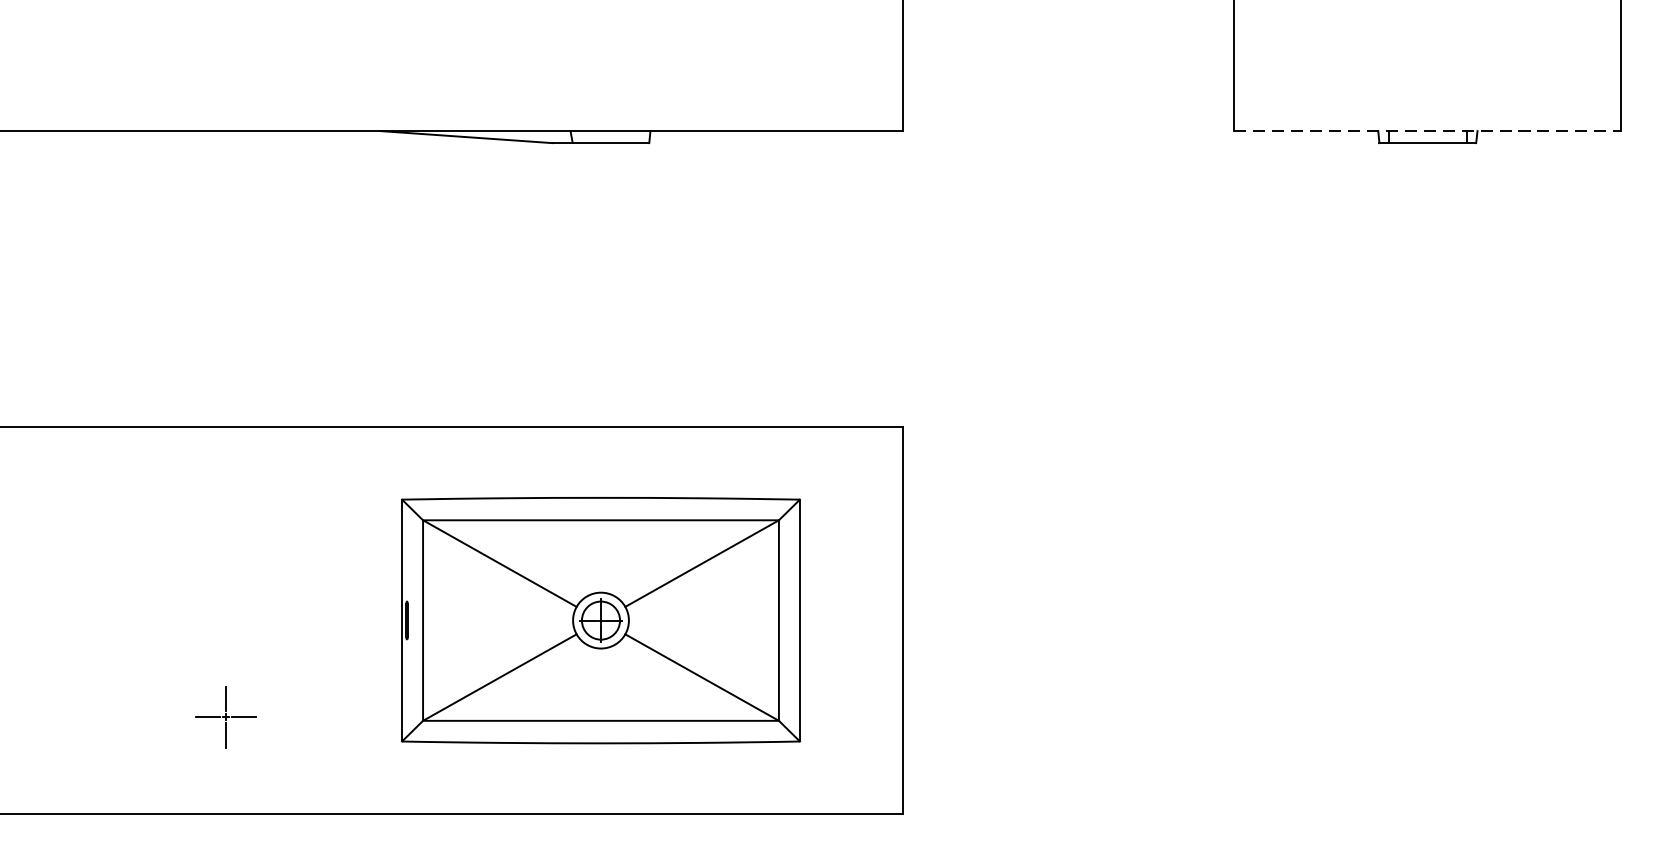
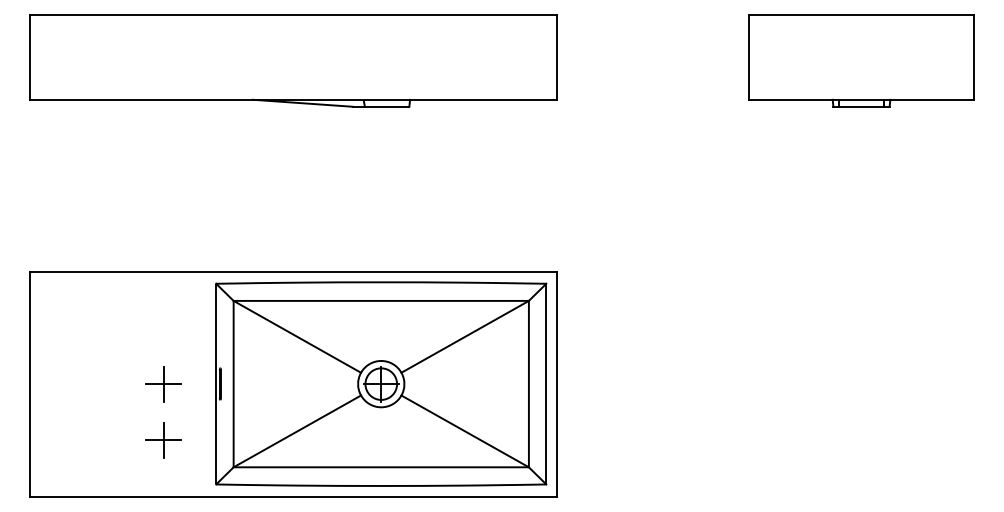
line: (1429, 130) -> (862, 99), dashed -> solid
part: (601, 619) -> (381, 383), size x1.43
part: (225, 621) -> (163, 384), added

